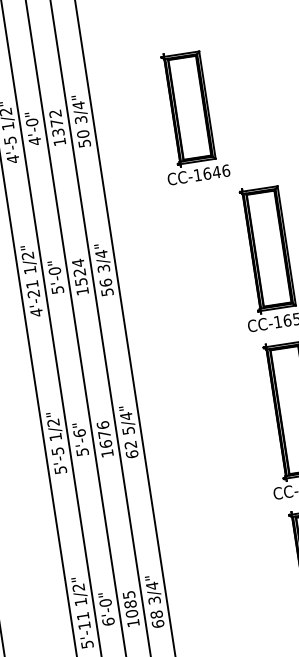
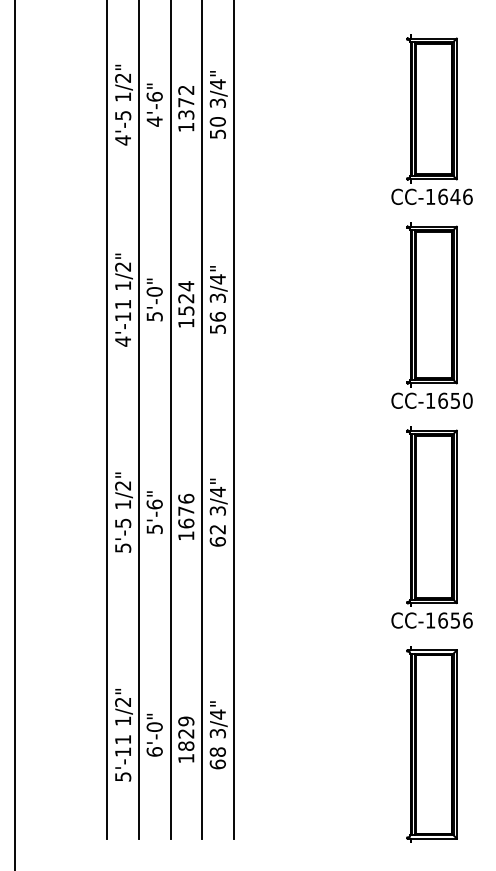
part: (189, 116) -> (431, 119), moved
text: (31, 122) -> (154, 96), 4'-0" -> 4'-6"
text: (33, 293) -> (122, 316), 4'-21 -> 4'-11
text: (128, 430) -> (217, 510), 5/4" -> 3/4"
text: (130, 604) -> (186, 733), 1085 -> 1829

